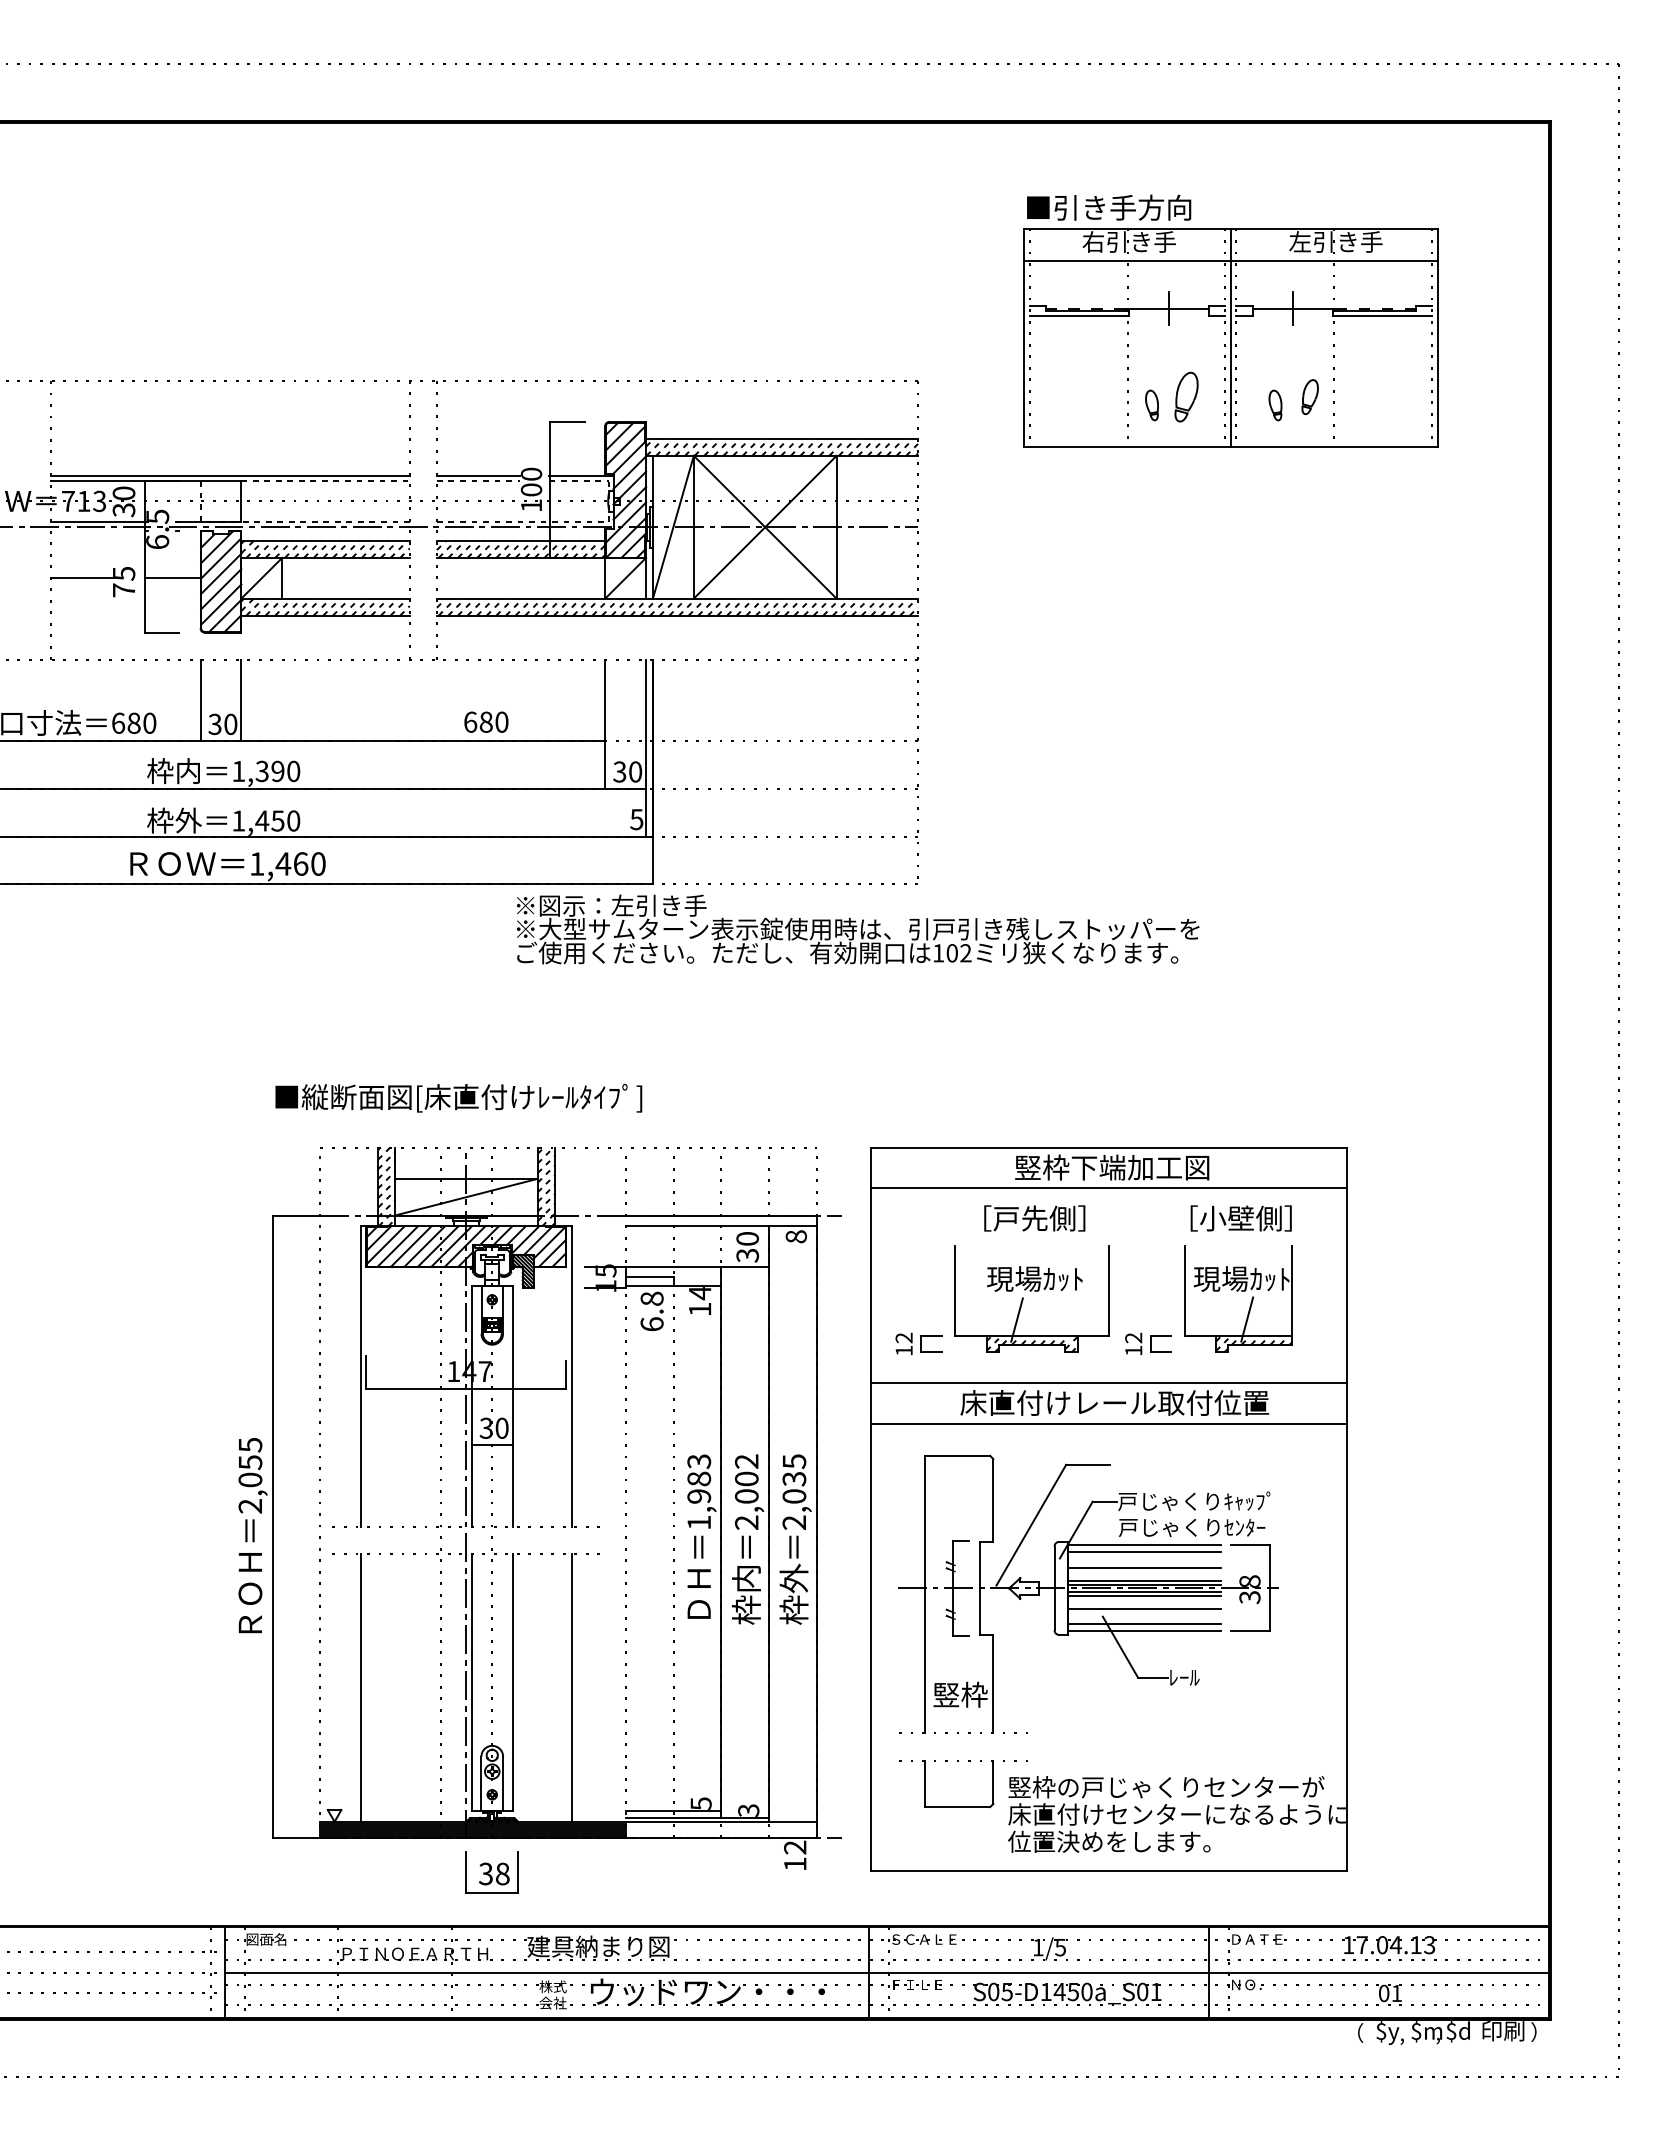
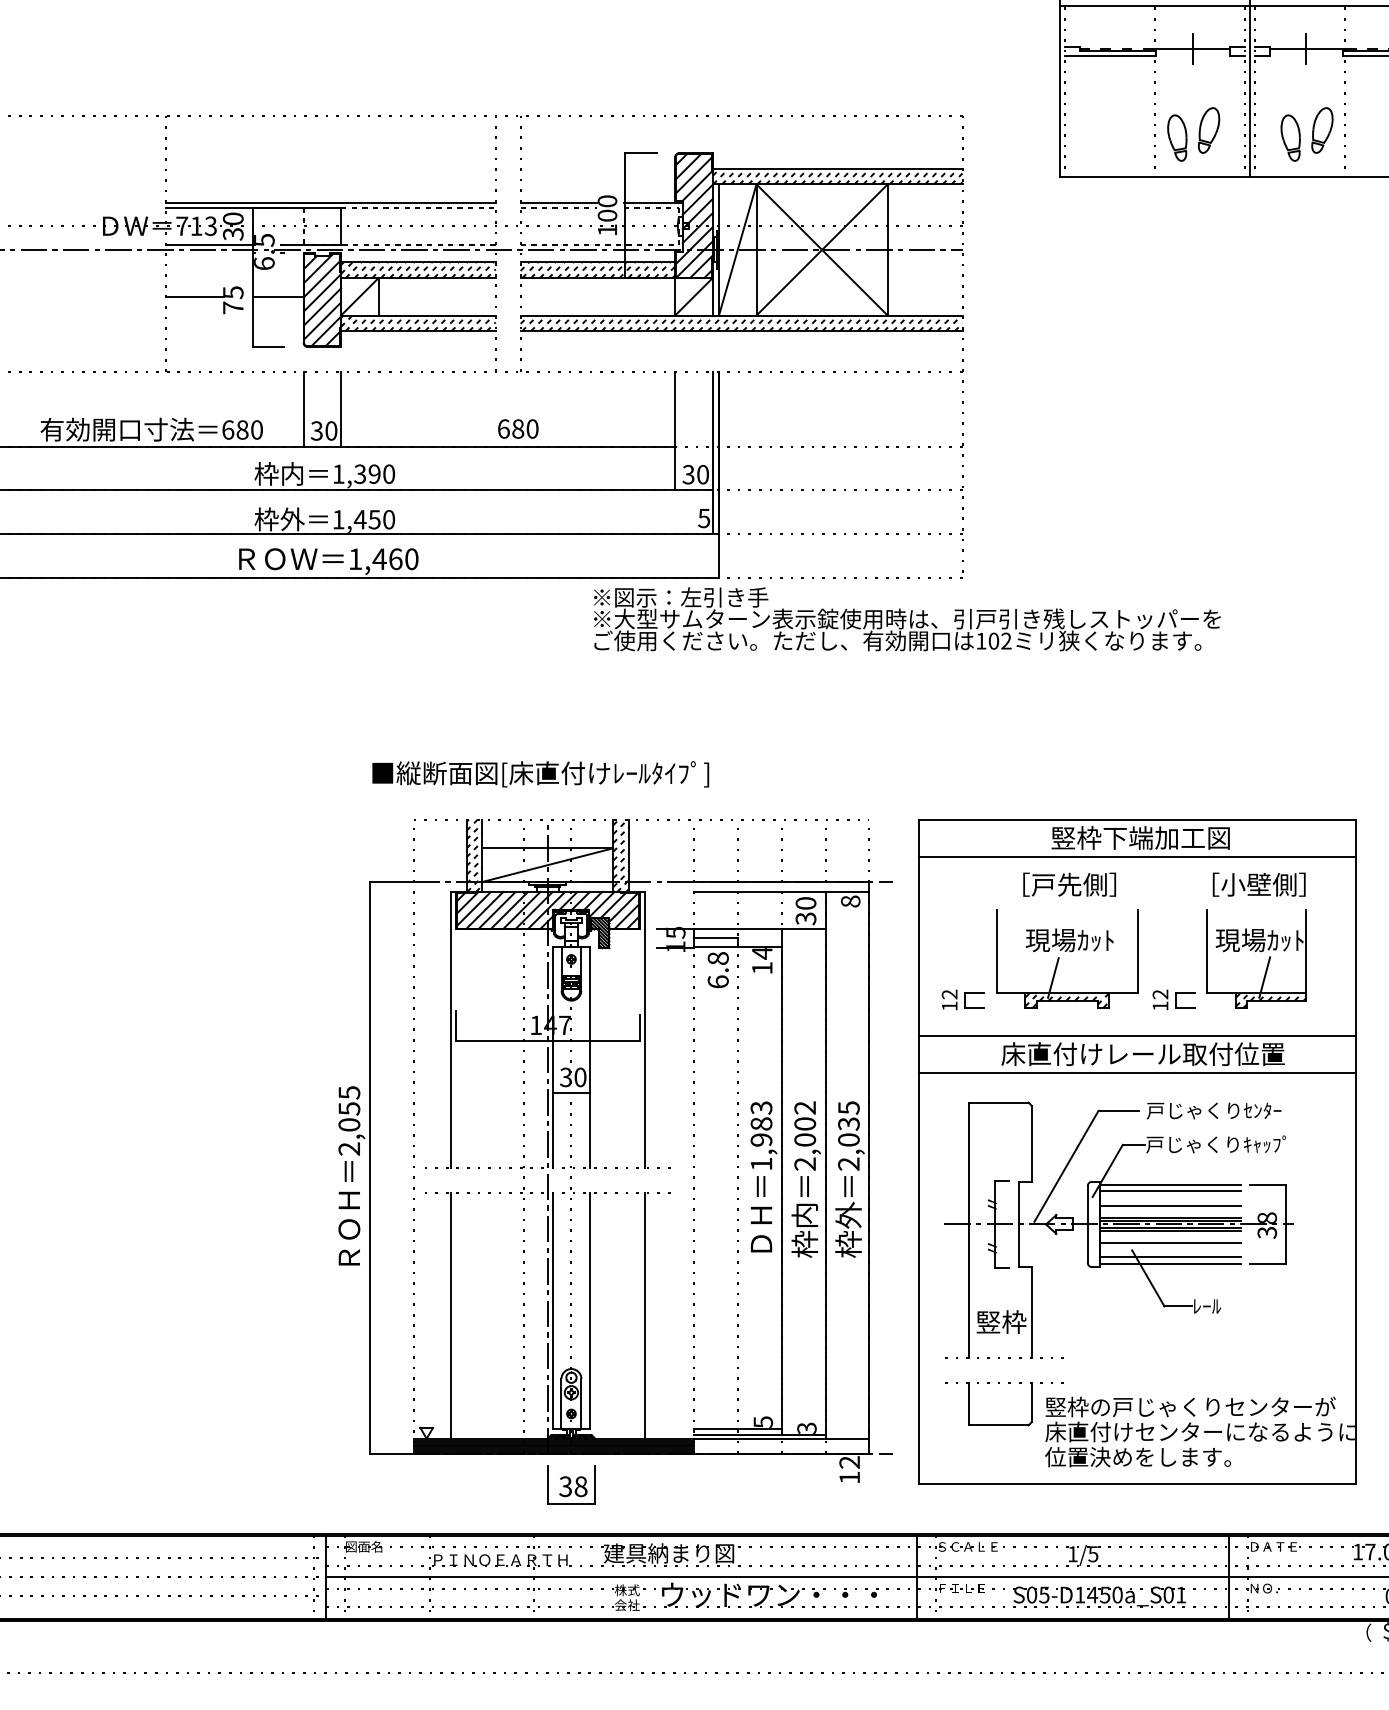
part: (1310, 396) -> (1322, 129), size x1.43
part: (1151, 405) -> (1176, 138), size x1.67
part: (1275, 405) -> (1290, 138), size x1.67
text: (486, 721) -> (518, 428), moved
text: (1192, 1527) -> (1214, 1110), moved

